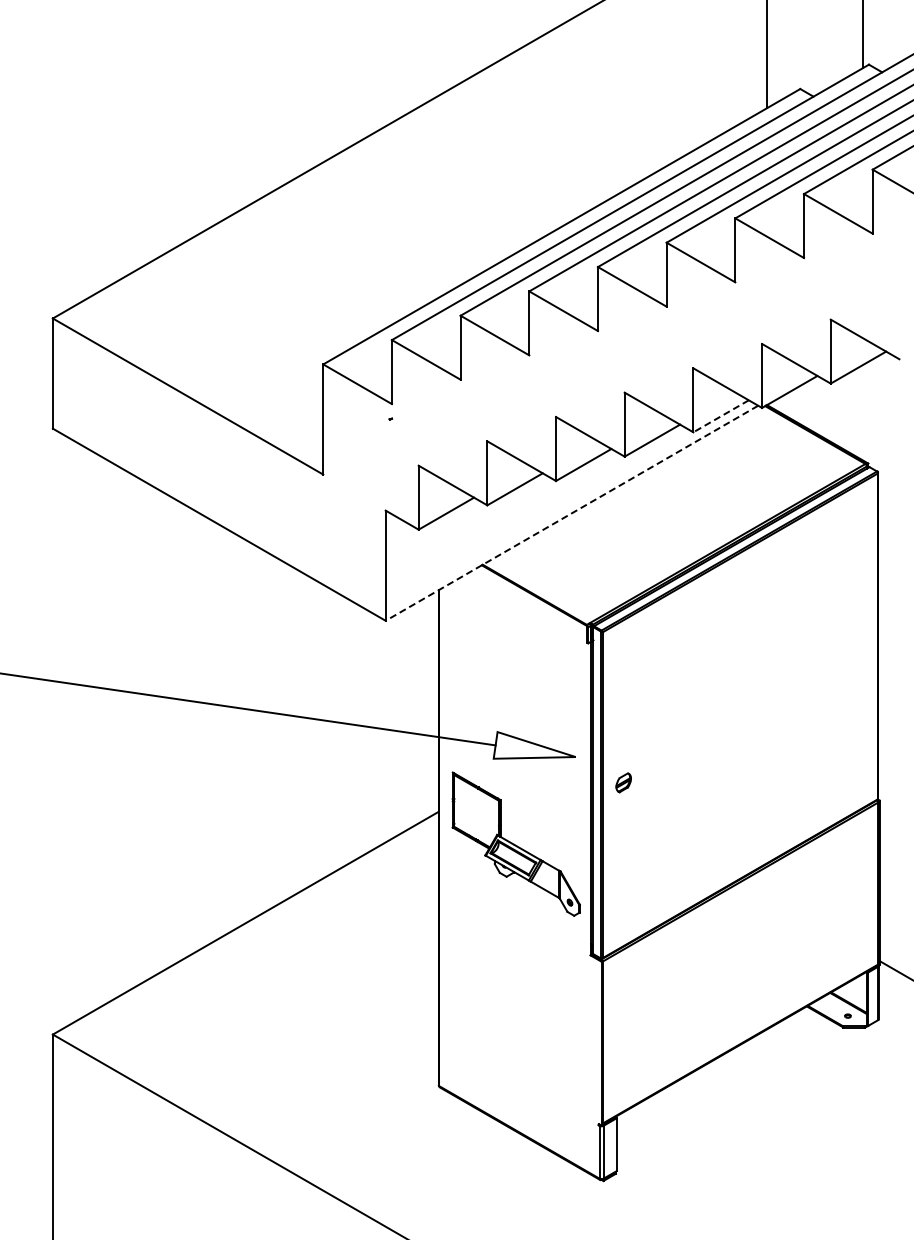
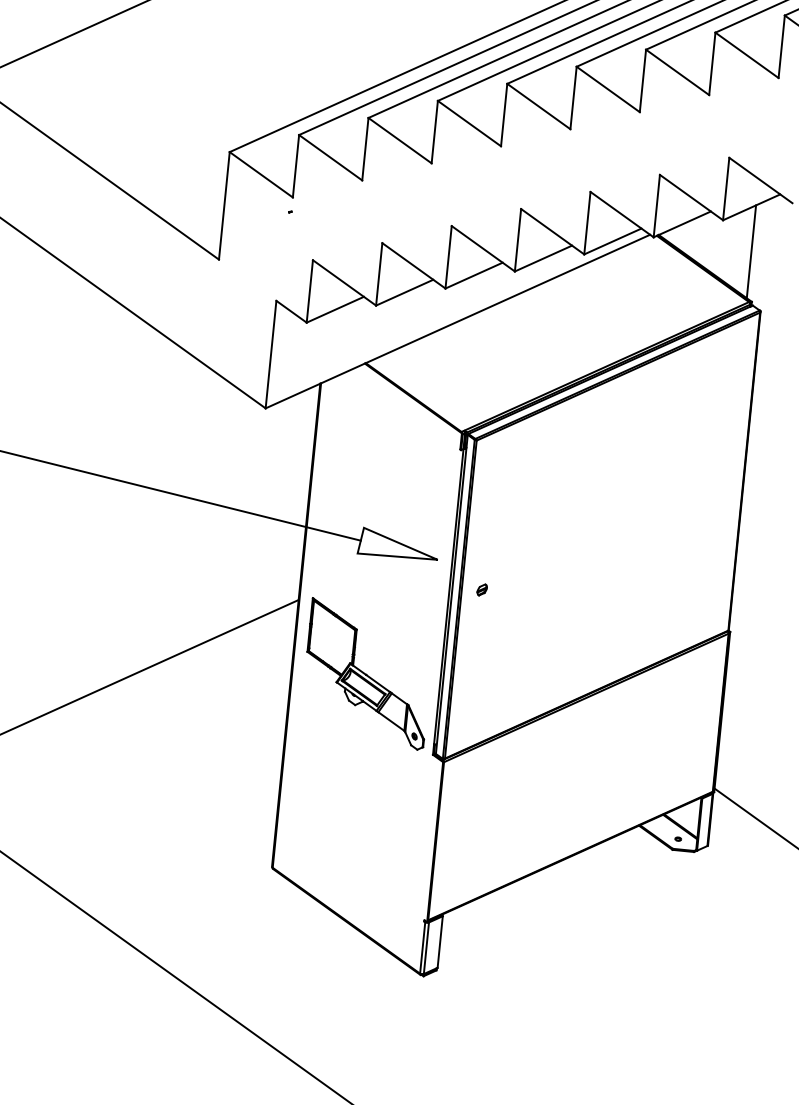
line: (862, 412) -> (751, 251), added
line: (720, 416) -> (612, 241), dashed -> solid
line: (571, 513) -> (457, 321), dashed -> solid
part: (623, 783) -> (481, 590), size x0.62
part: (515, 843) -> (367, 673), moved

